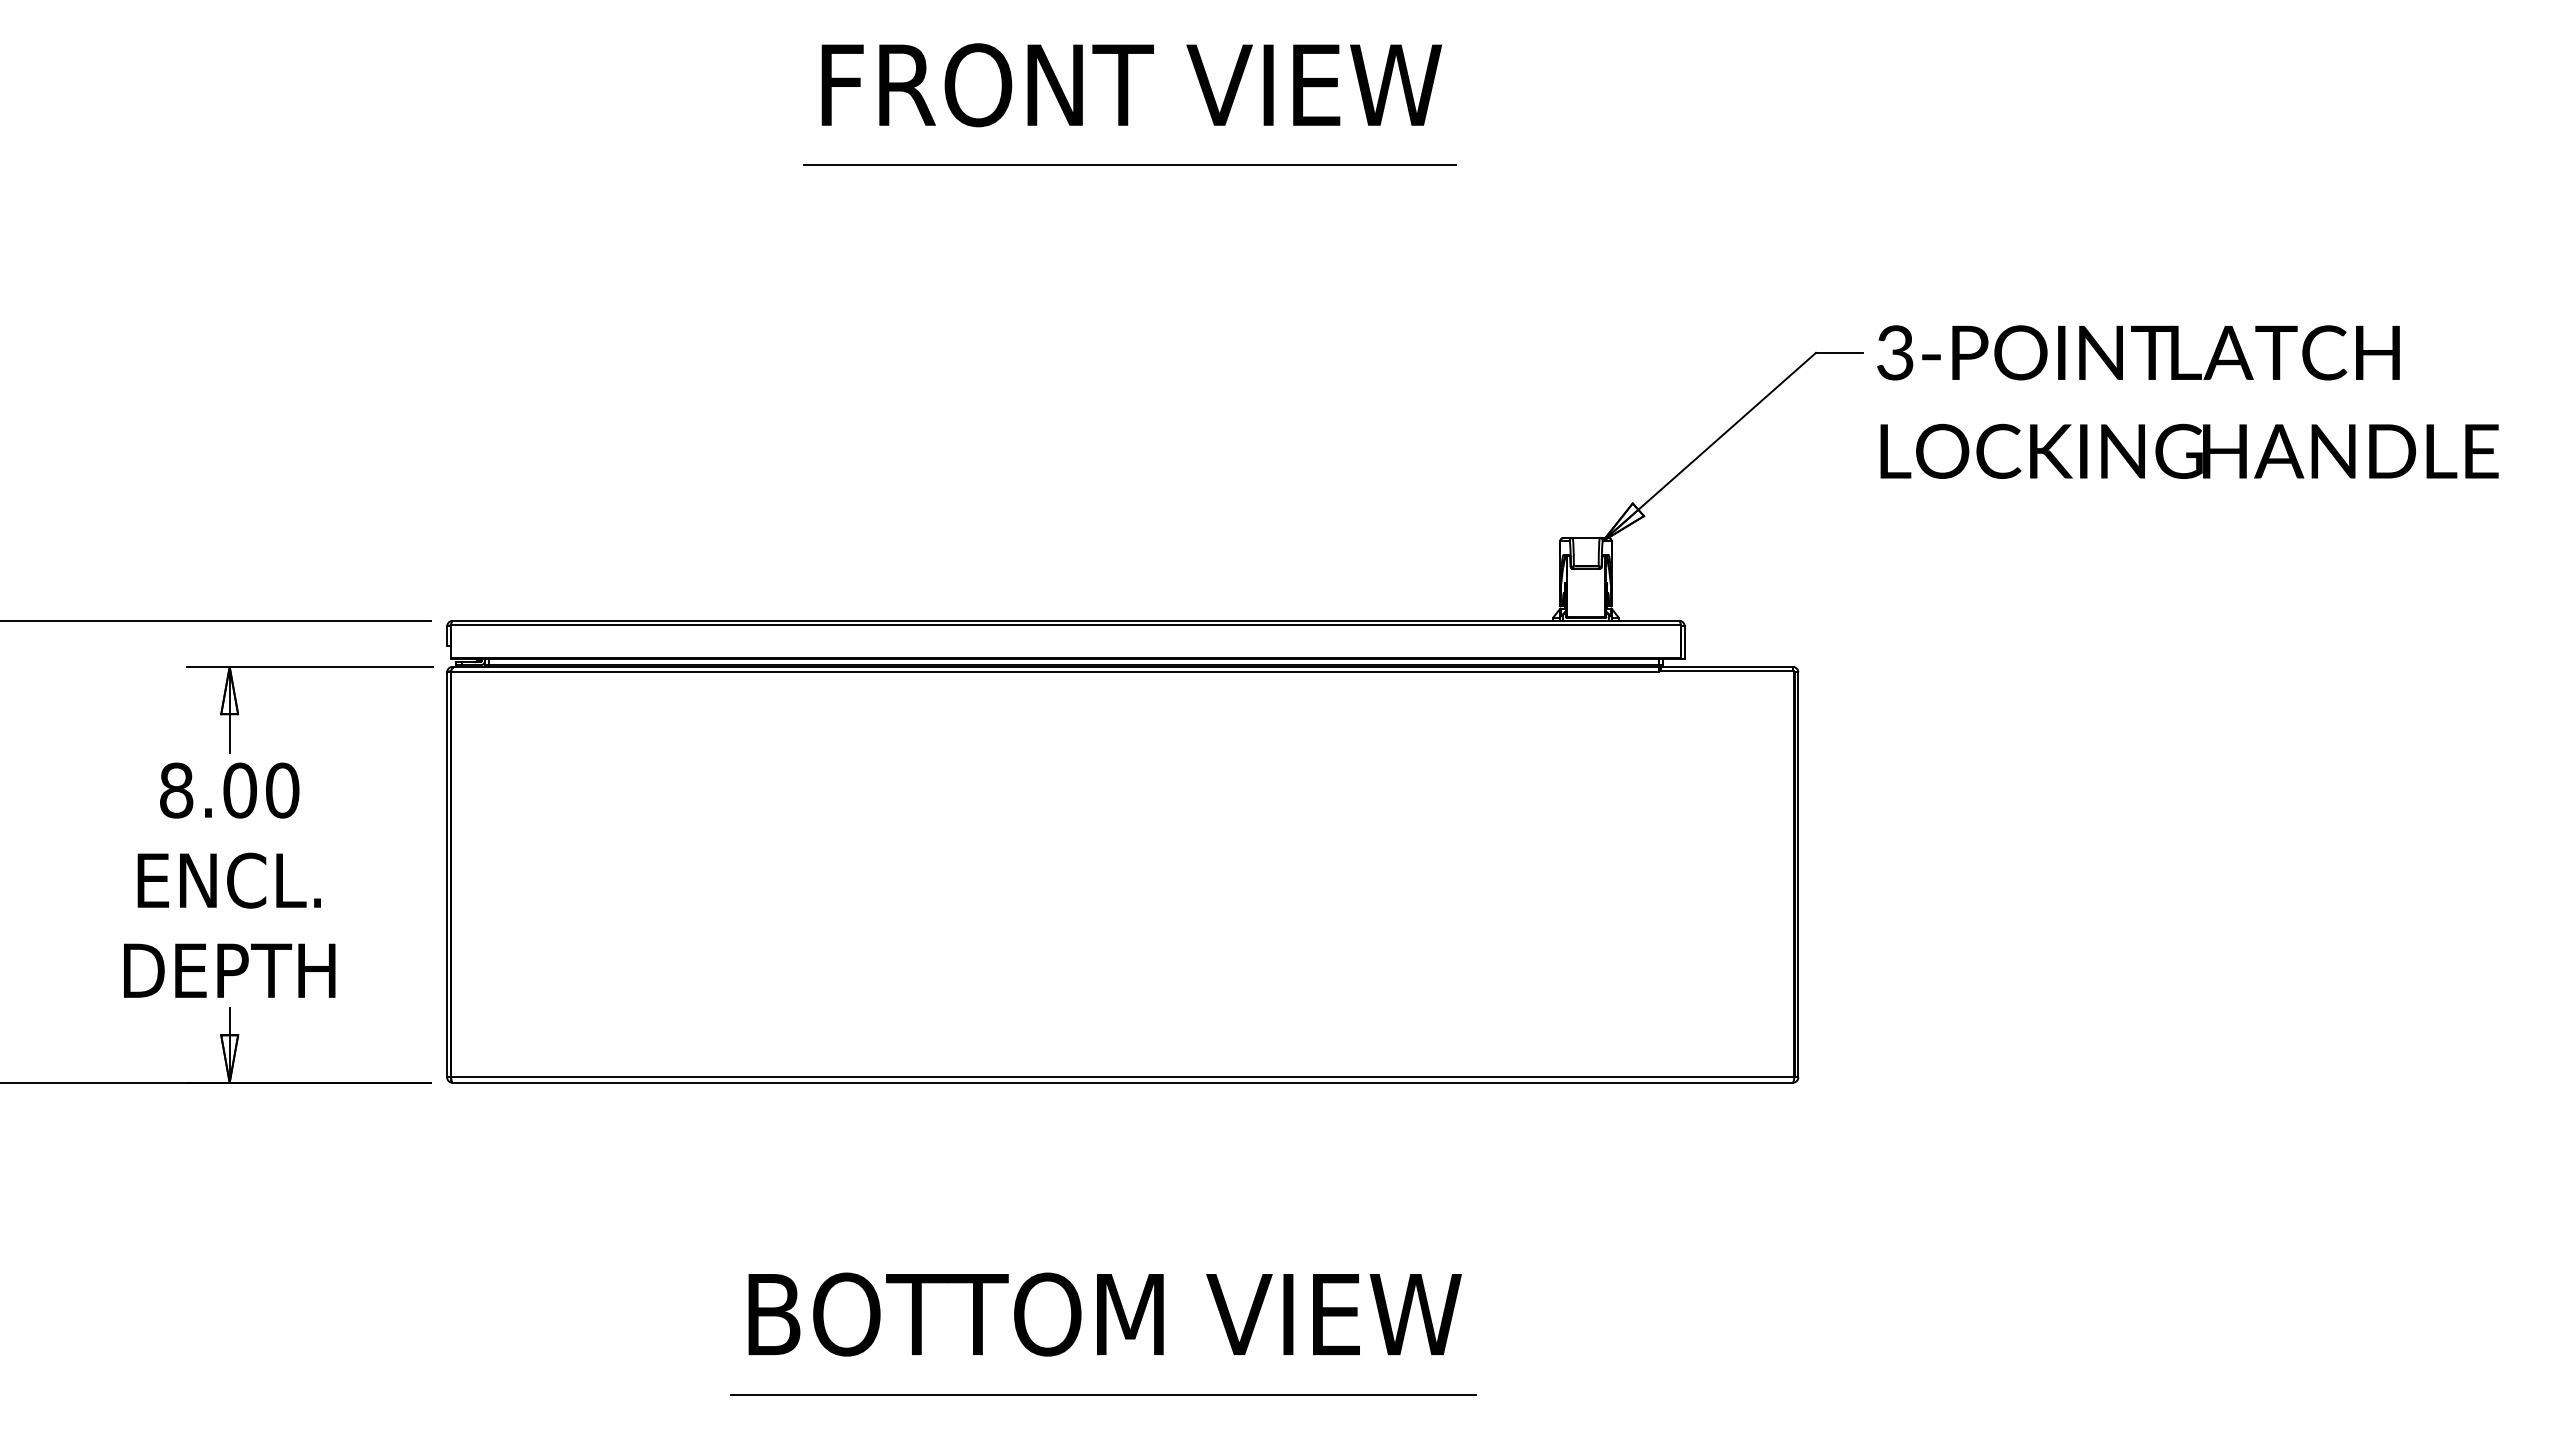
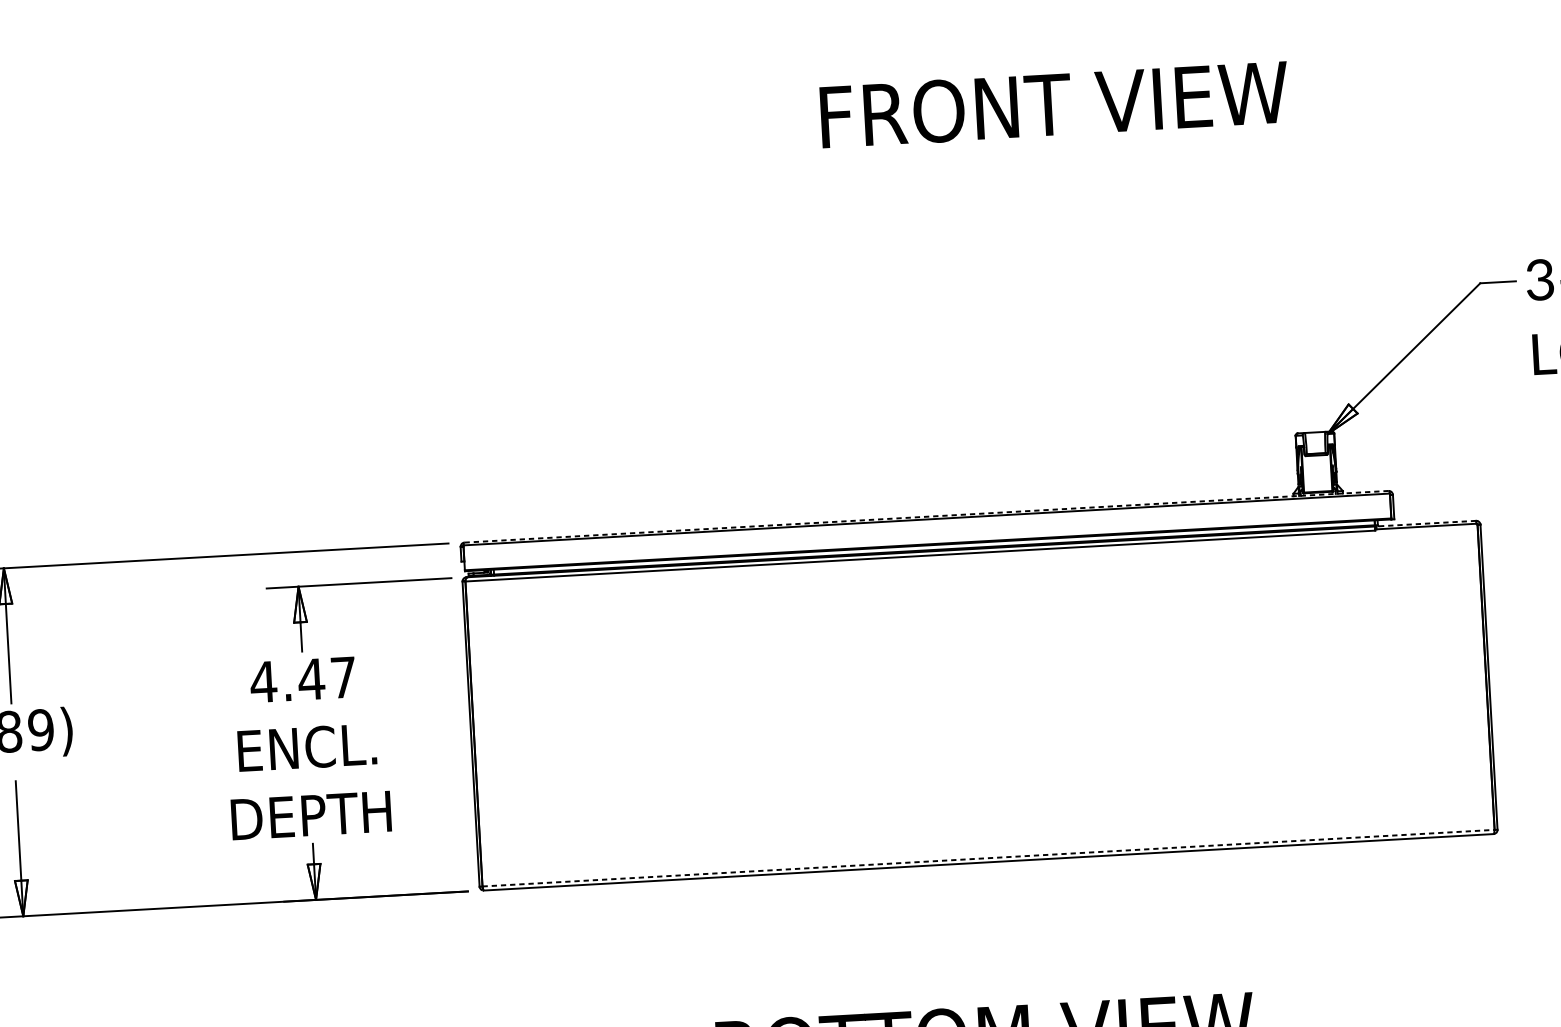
text: (1131, 85) -> (1054, 105), moved
line: (1129, 165) -> (955, 171), removed
line: (1066, 620) -> (926, 516), solid -> dashed
line: (1726, 666) -> (1426, 523), solid -> dashed
text: (228, 790) -> (302, 679), 8.00 -> 4.47
line: (1122, 1077) -> (988, 858), solid -> dashed

